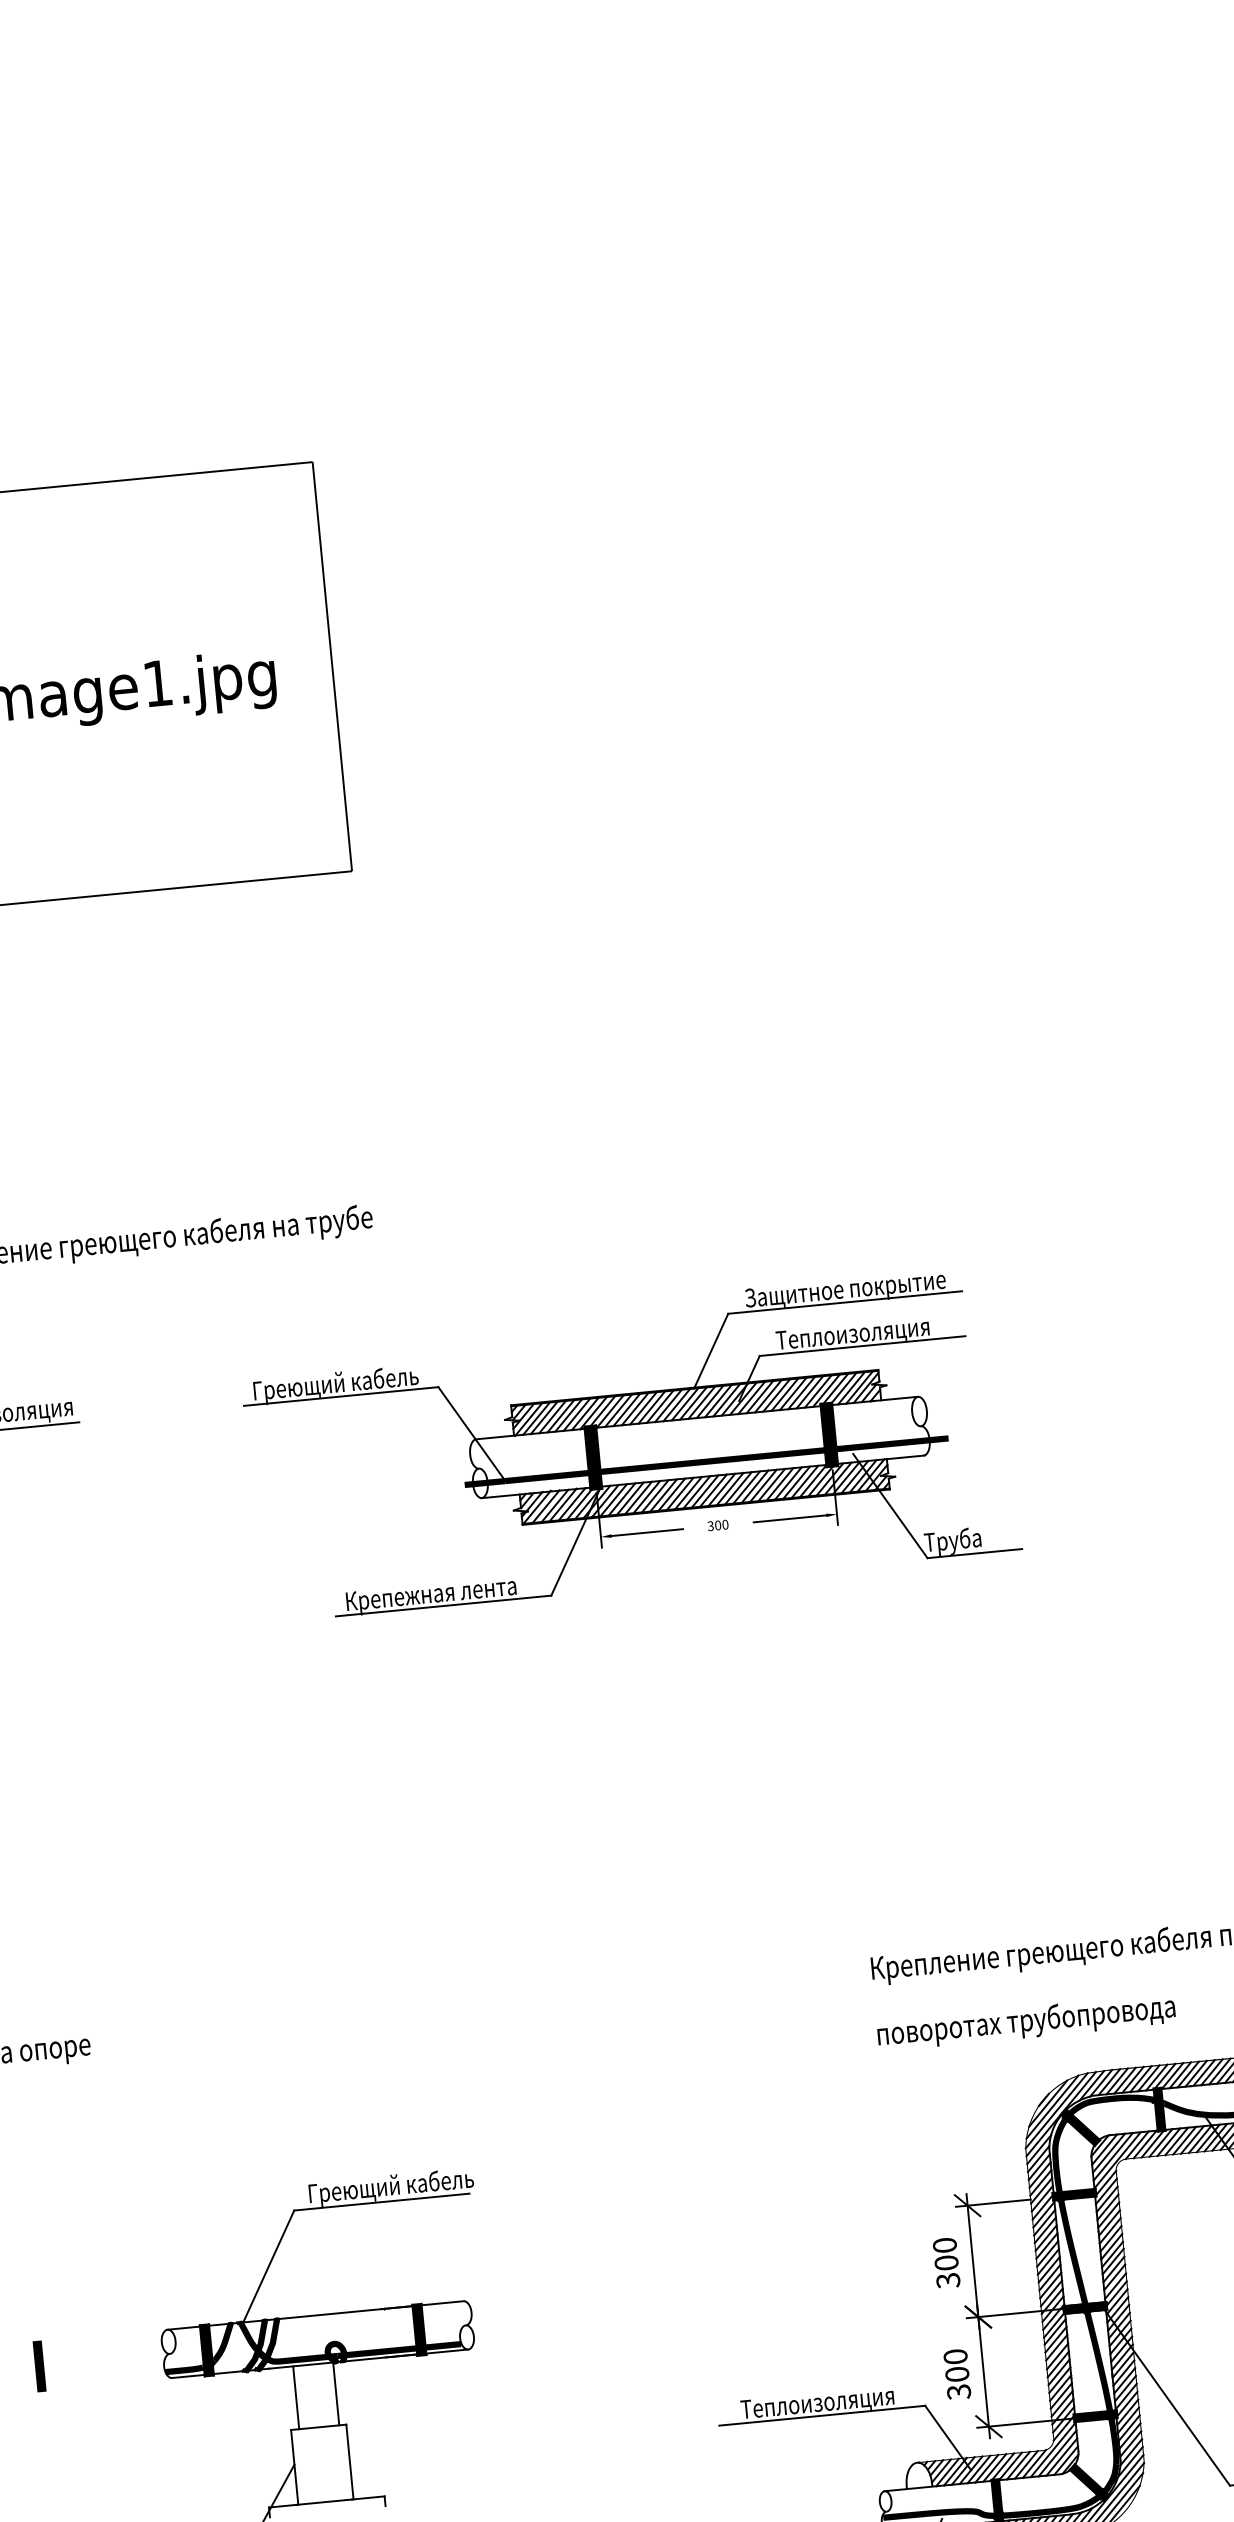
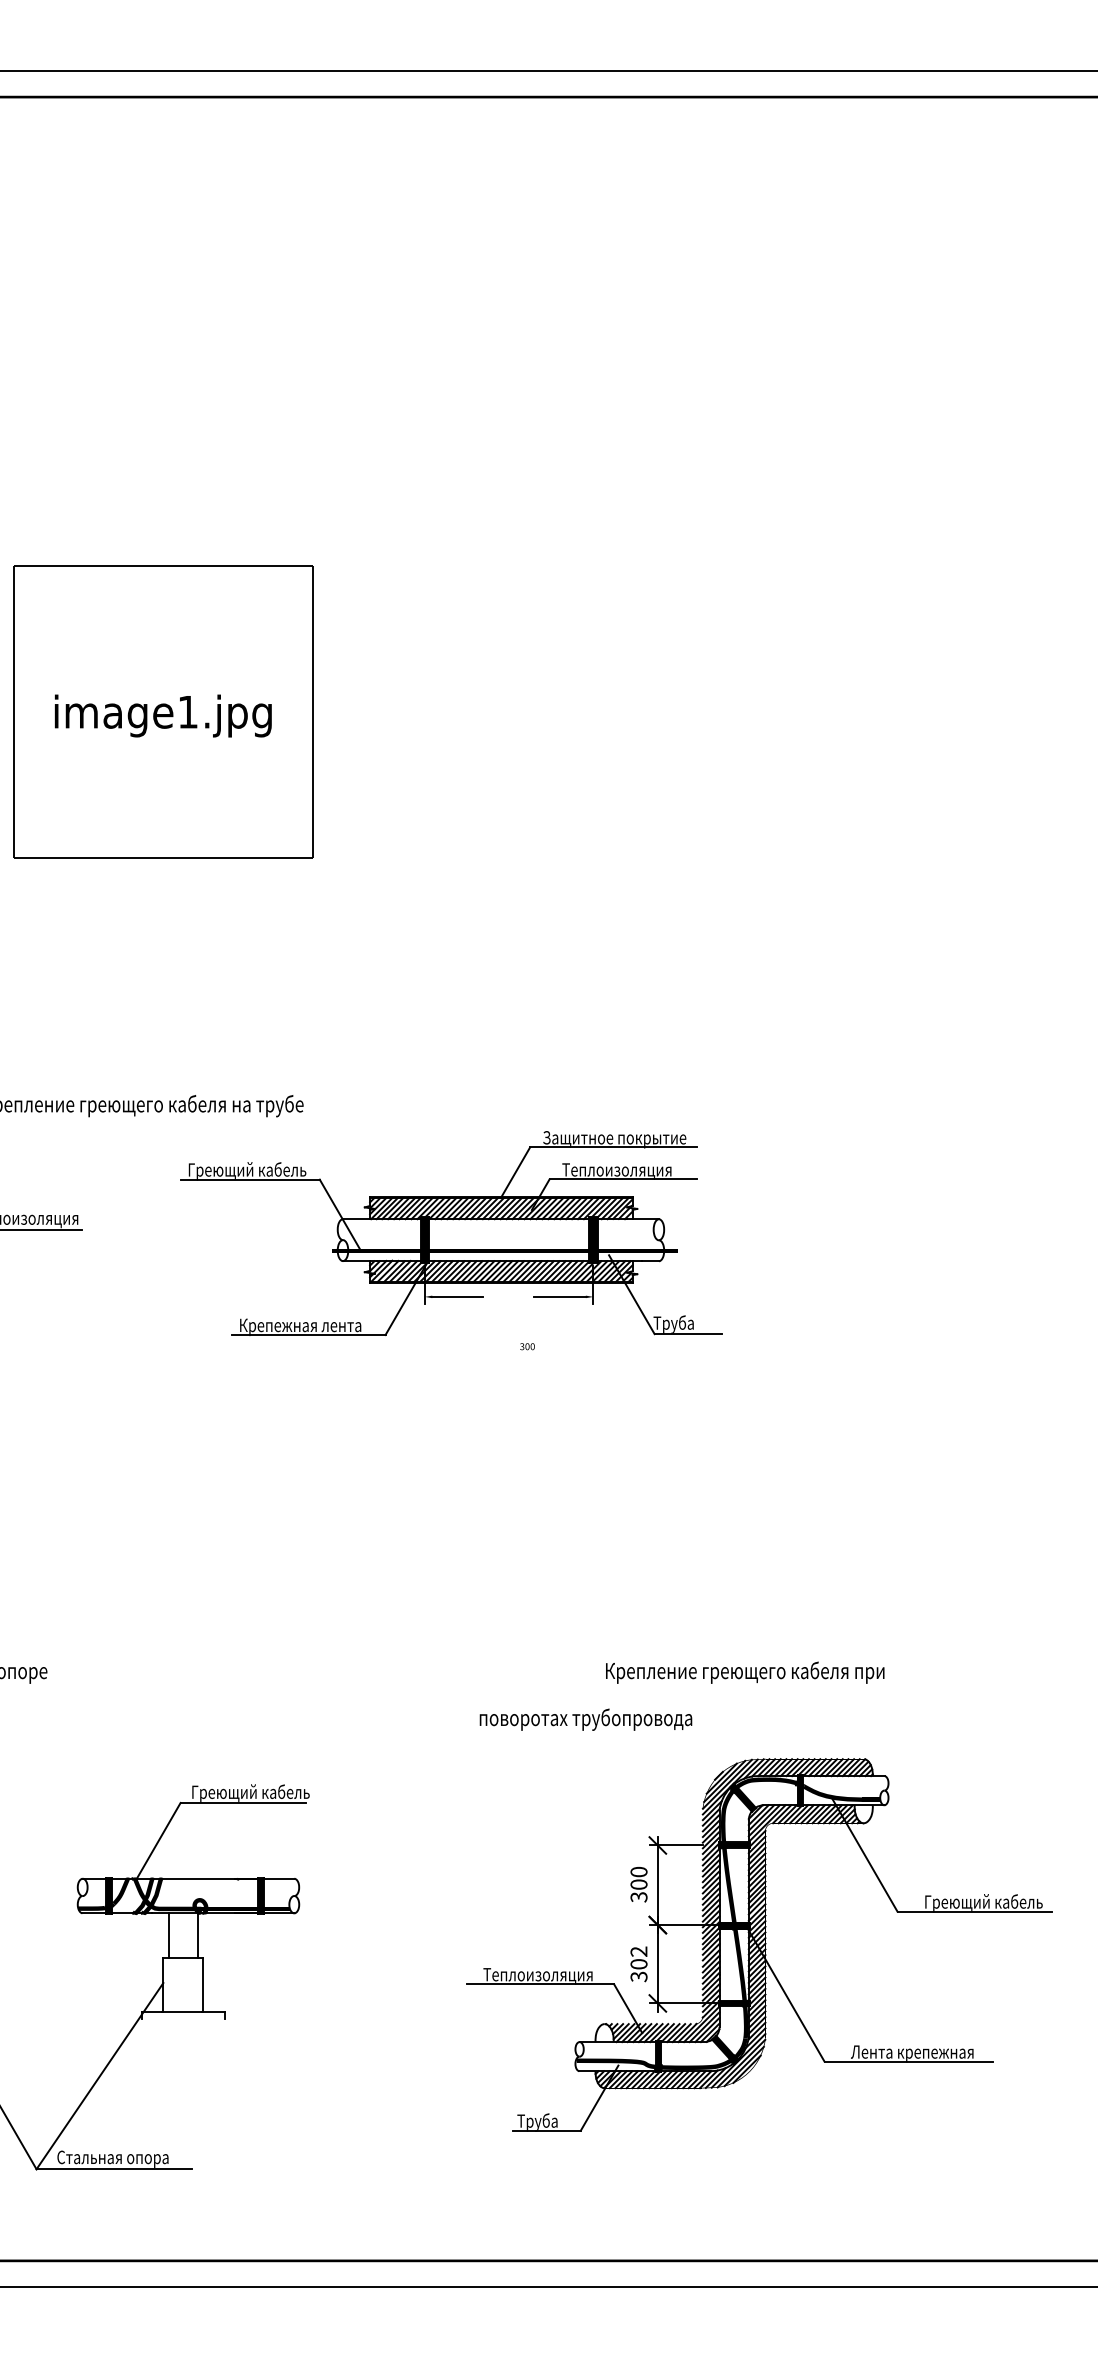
part: (629, 1444) -> (451, 1233), moved
text: (1025, 2022) -> (585, 1719), moved
text: (954, 2356) -> (638, 1951), 300 -> 302

